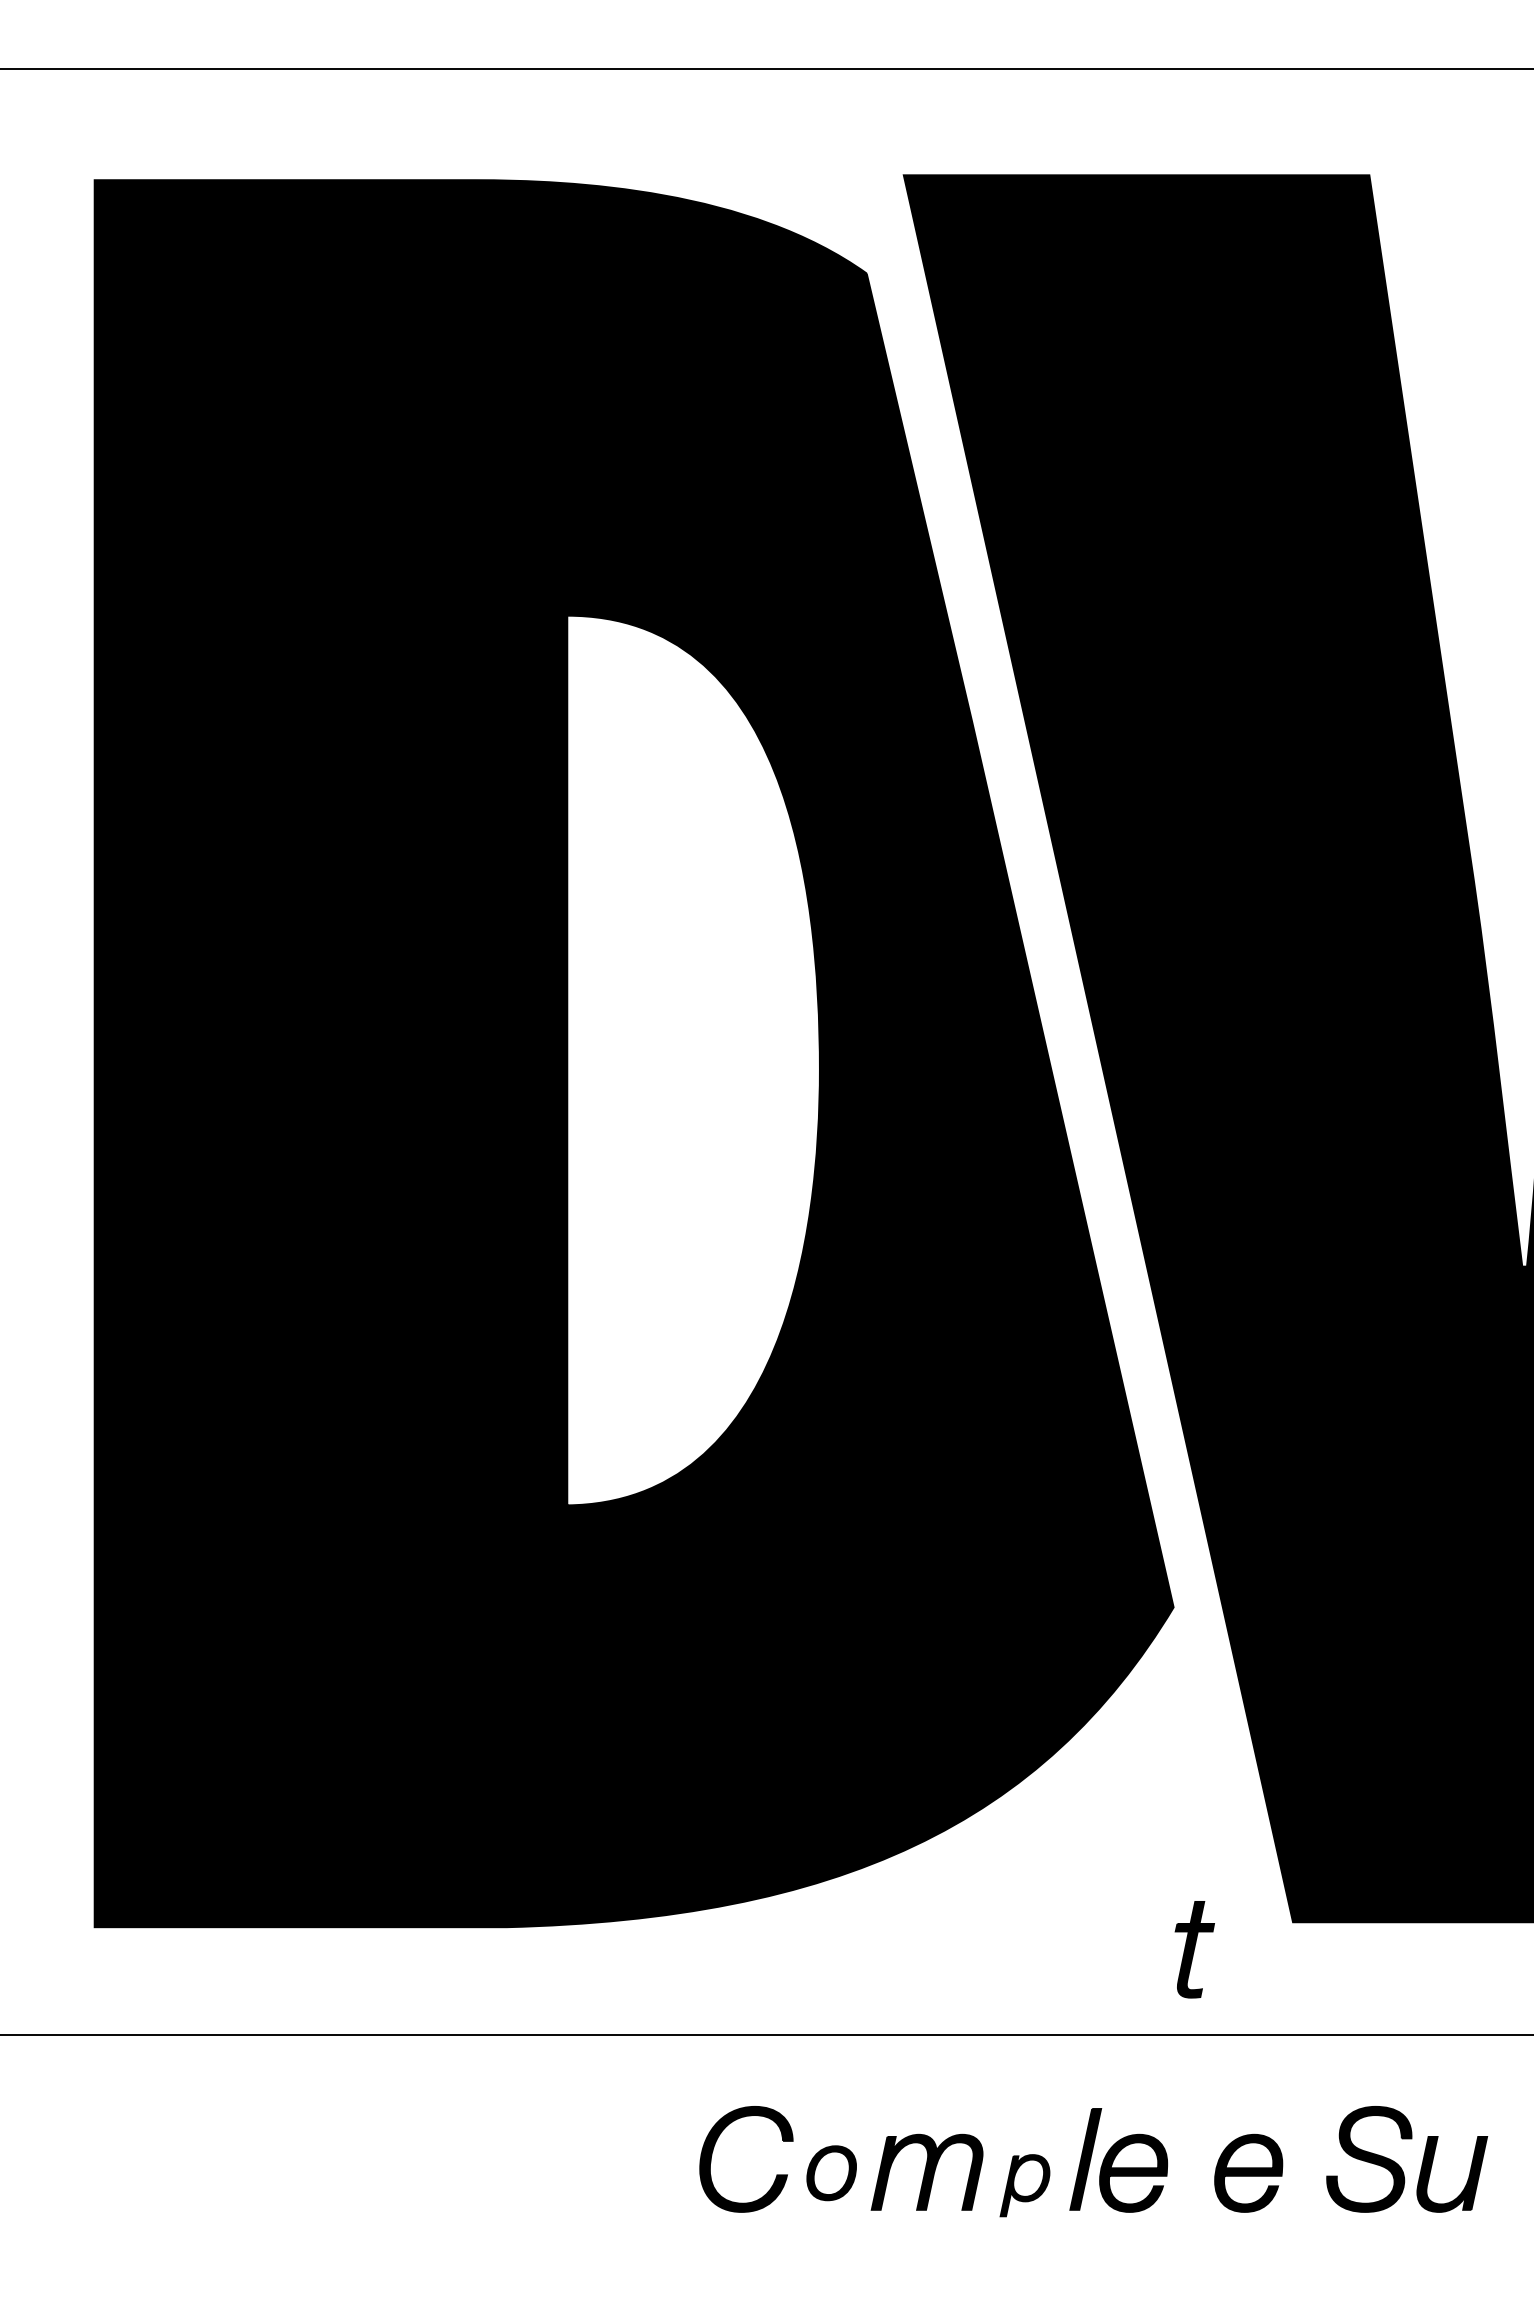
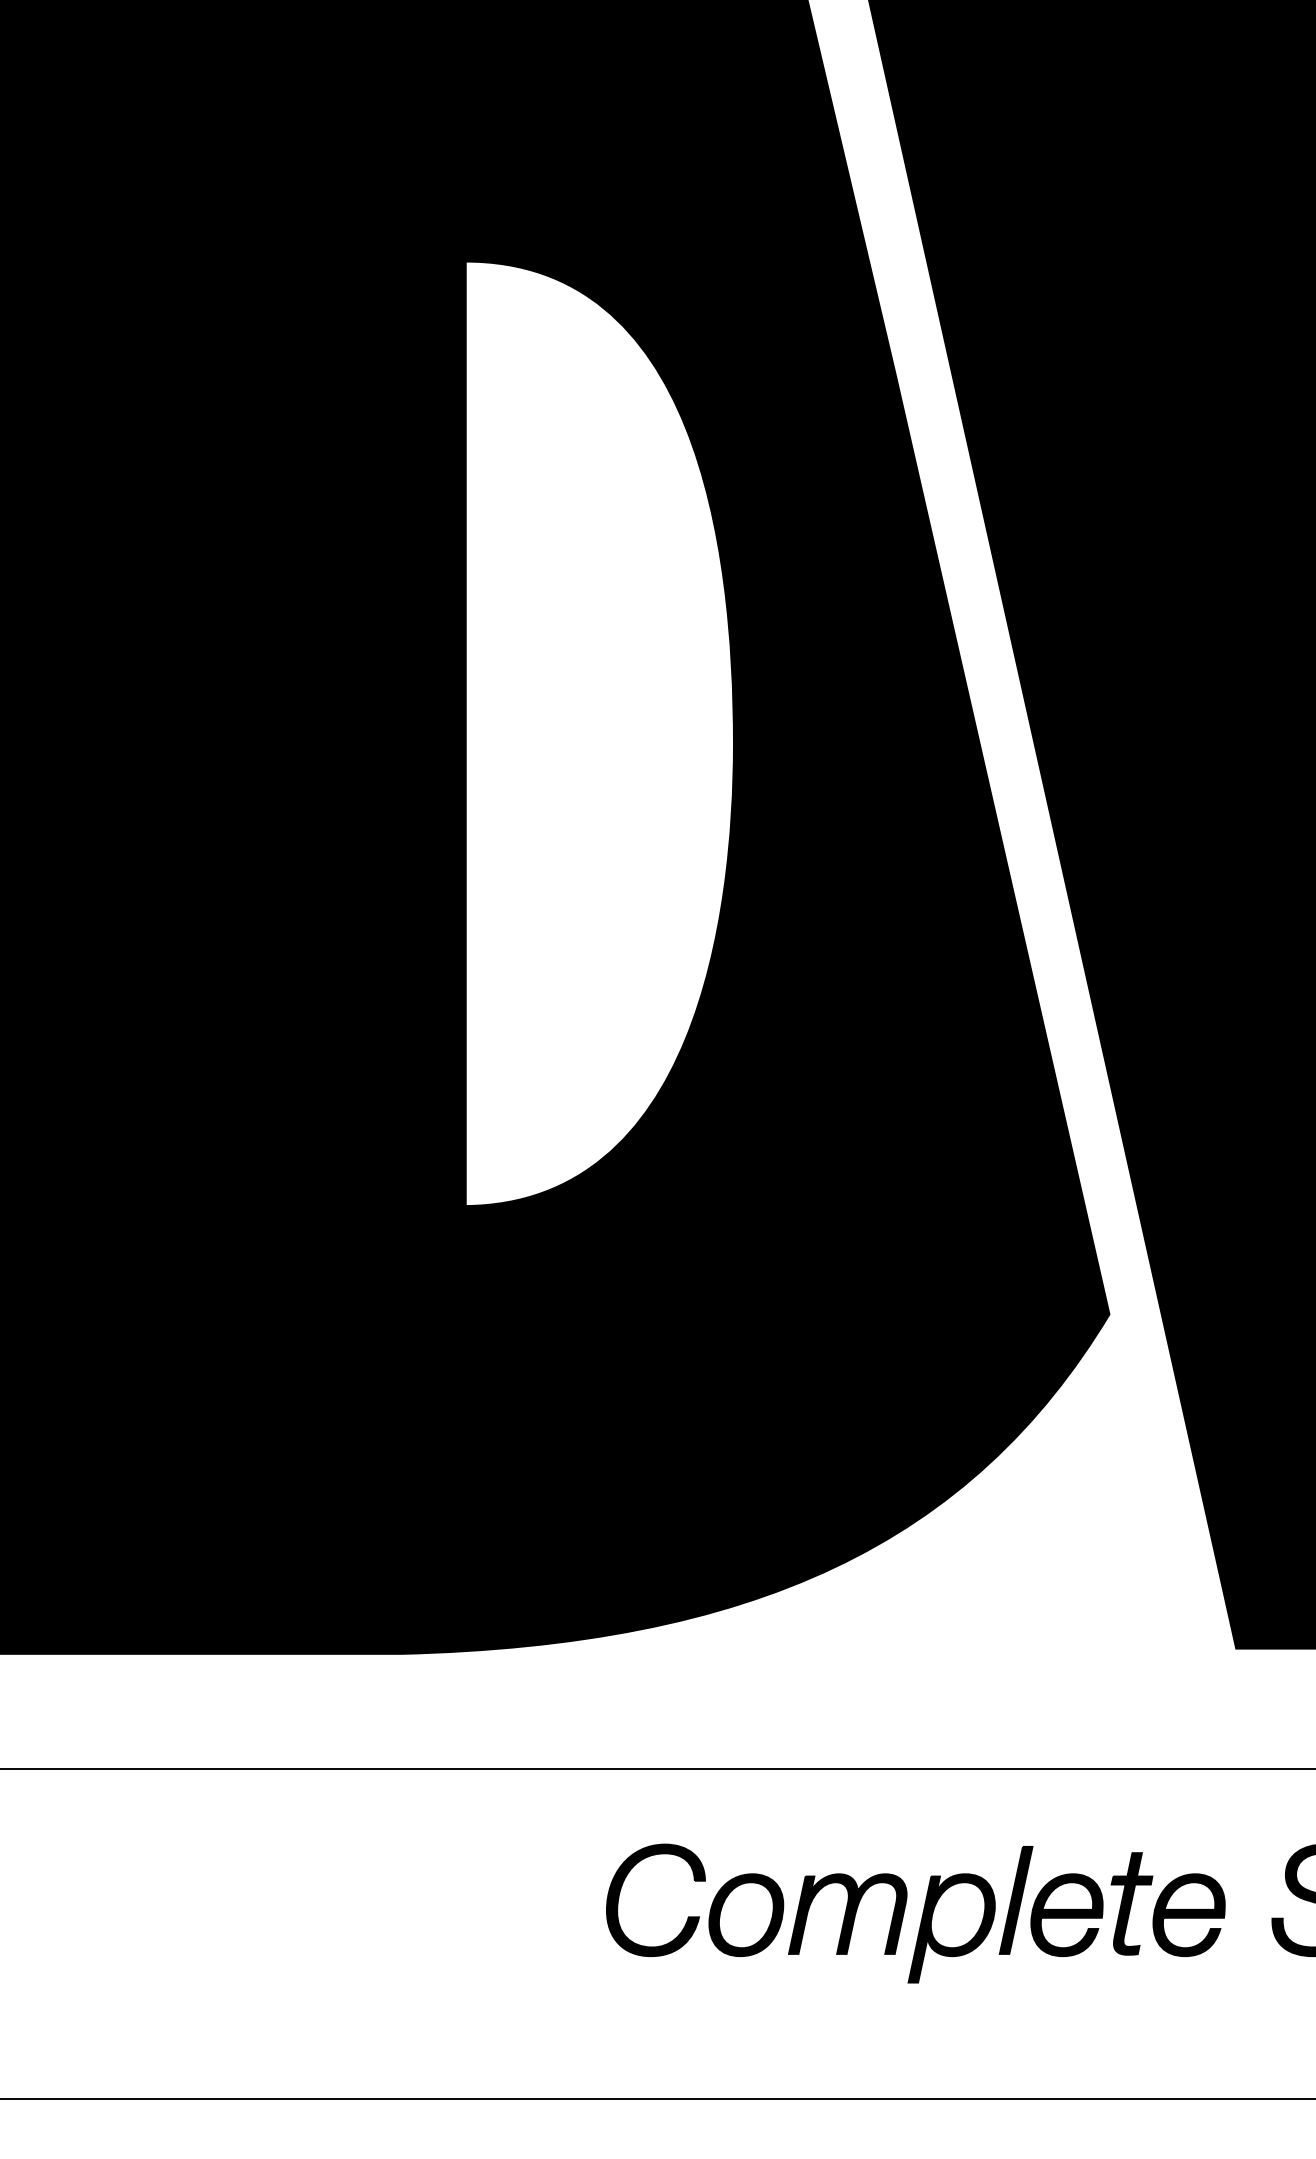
part: (1194, 1949) -> (1131, 1903), moved
part: (831, 2172) -> (746, 1914), size x1.43
part: (1024, 2185) -> (951, 1928), size x1.67

